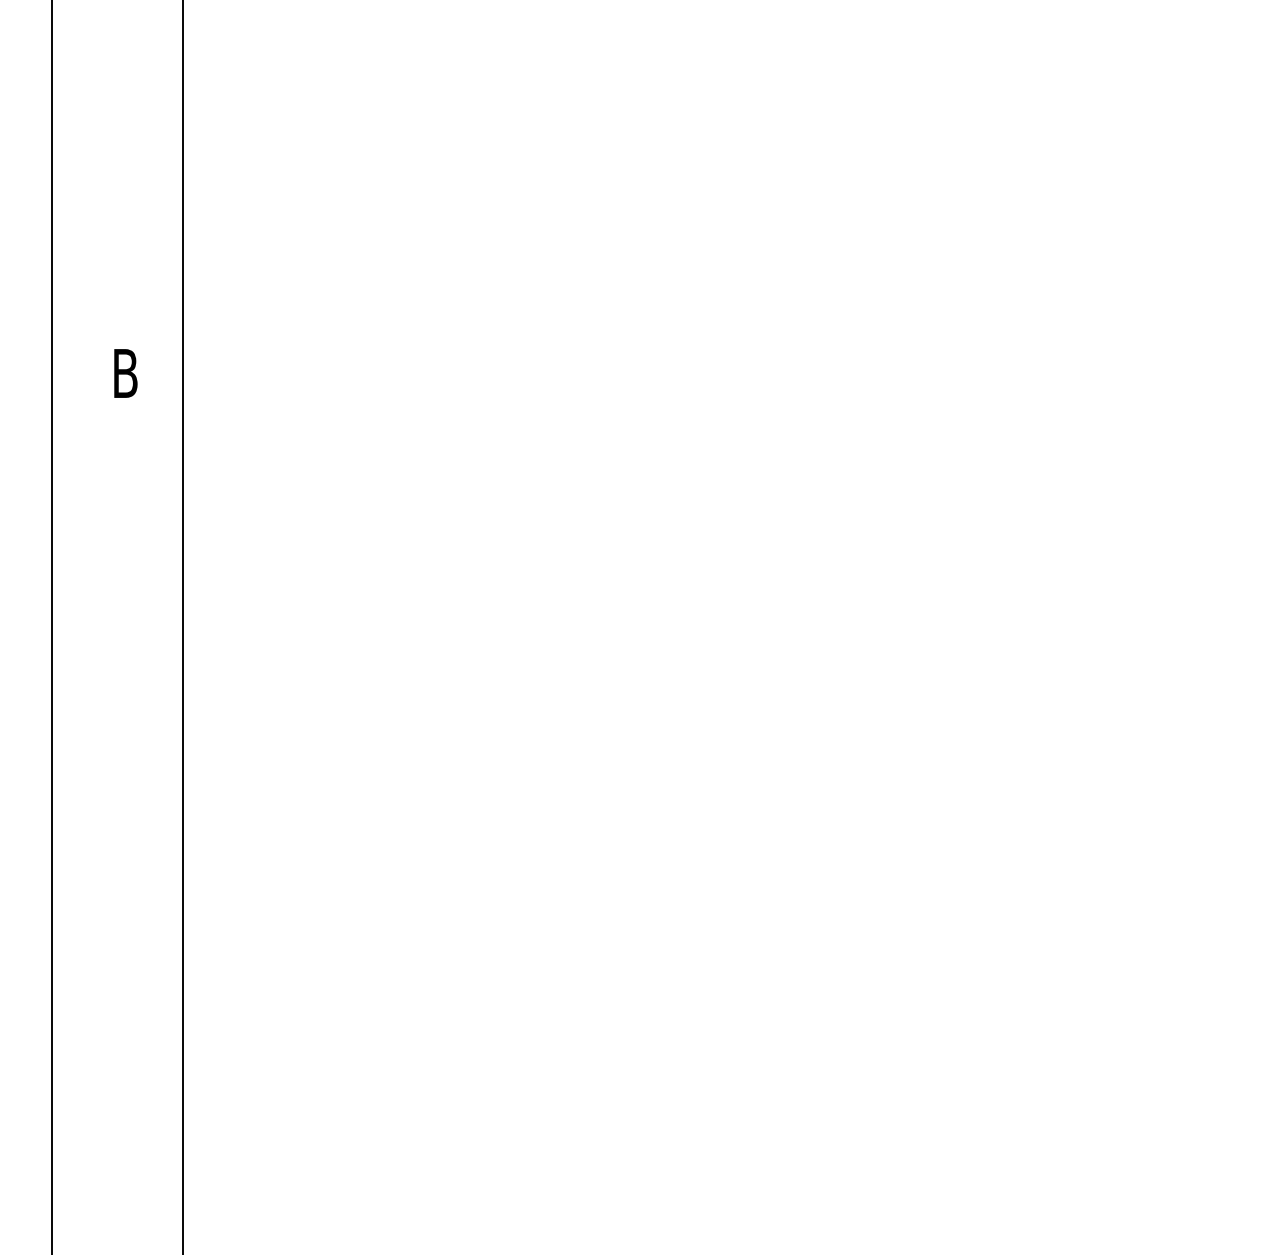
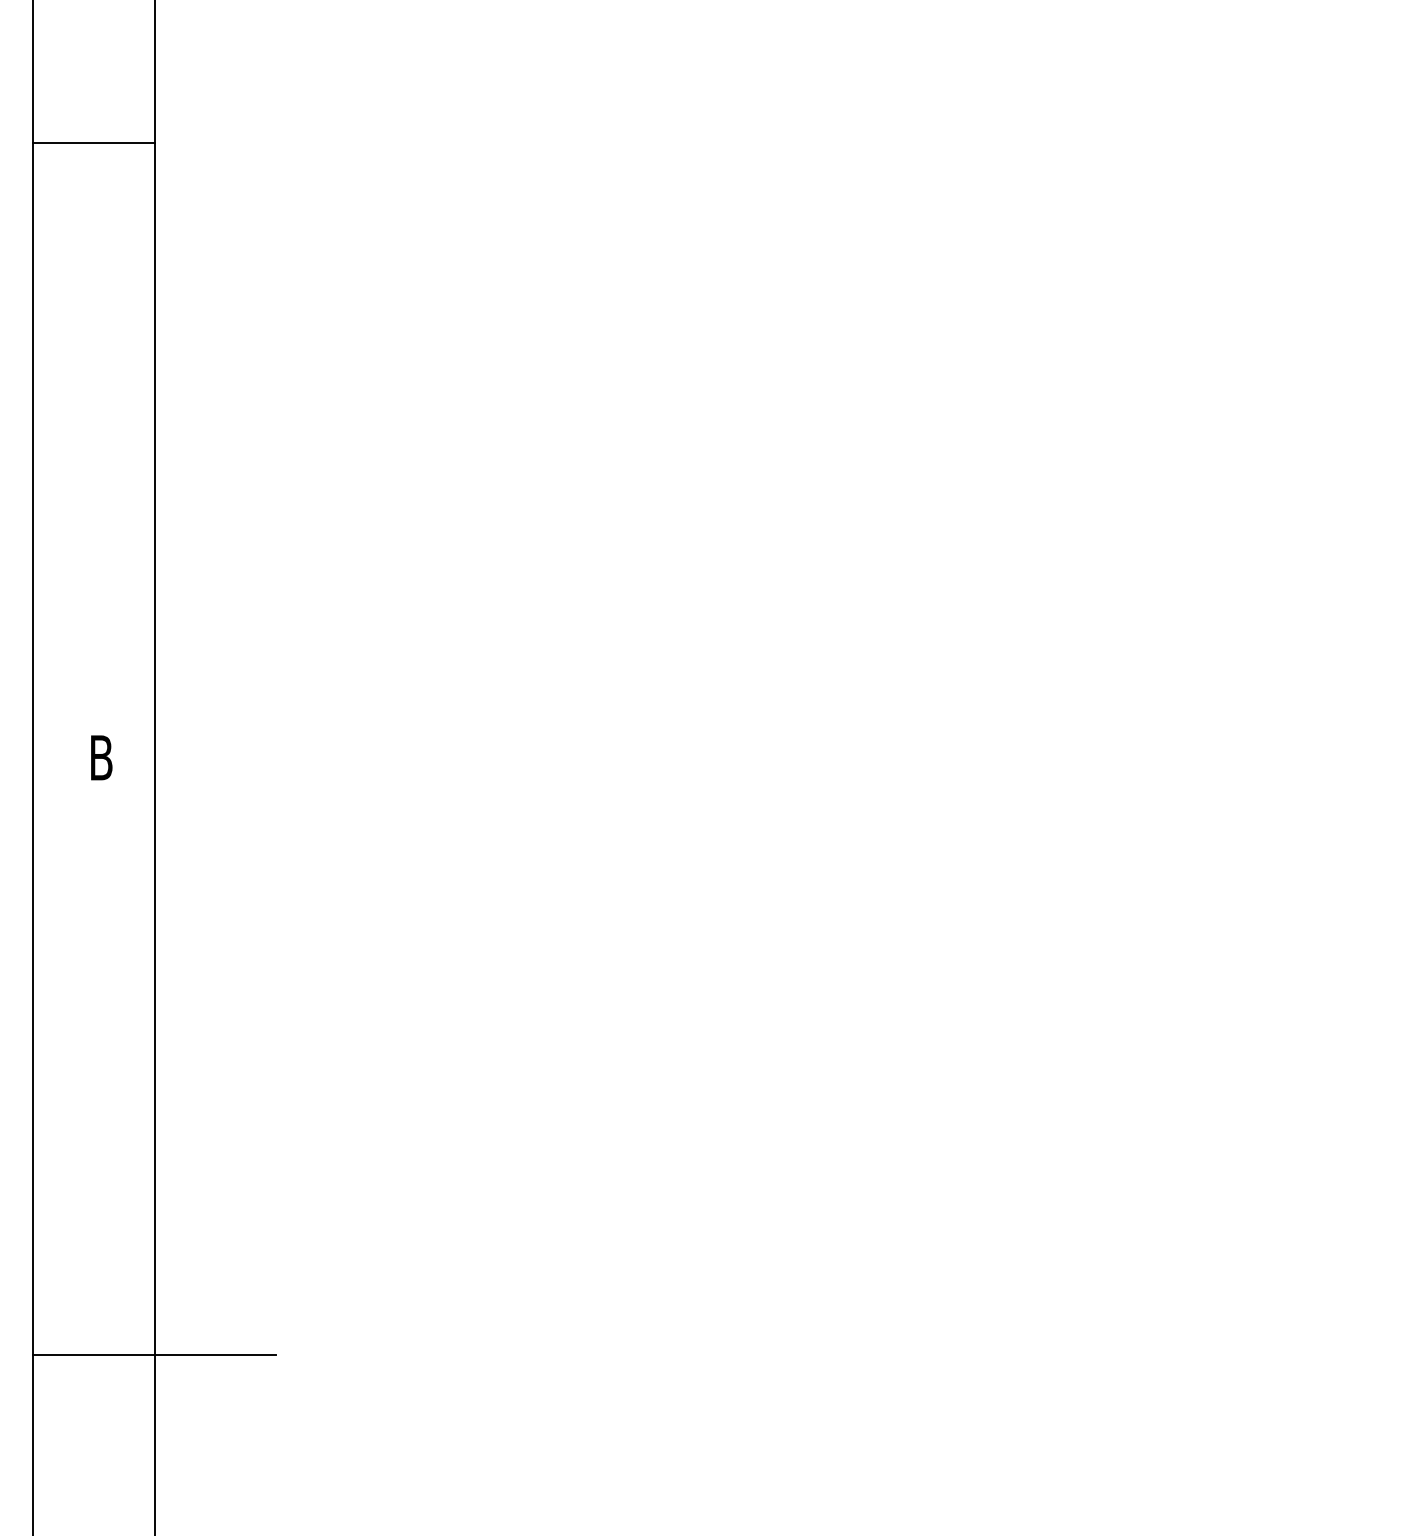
line: (183, 1022) -> (154, 1354), added

